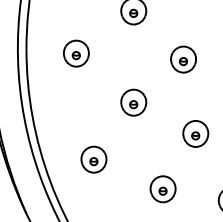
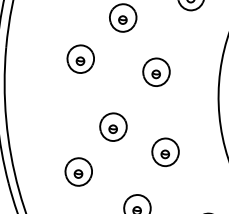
part: (76, 53) -> (80, 59), moved
part: (183, 59) -> (156, 72), moved
part: (133, 102) -> (113, 126), moved
part: (195, 133) -> (165, 151), moved
part: (93, 159) -> (78, 171), moved

